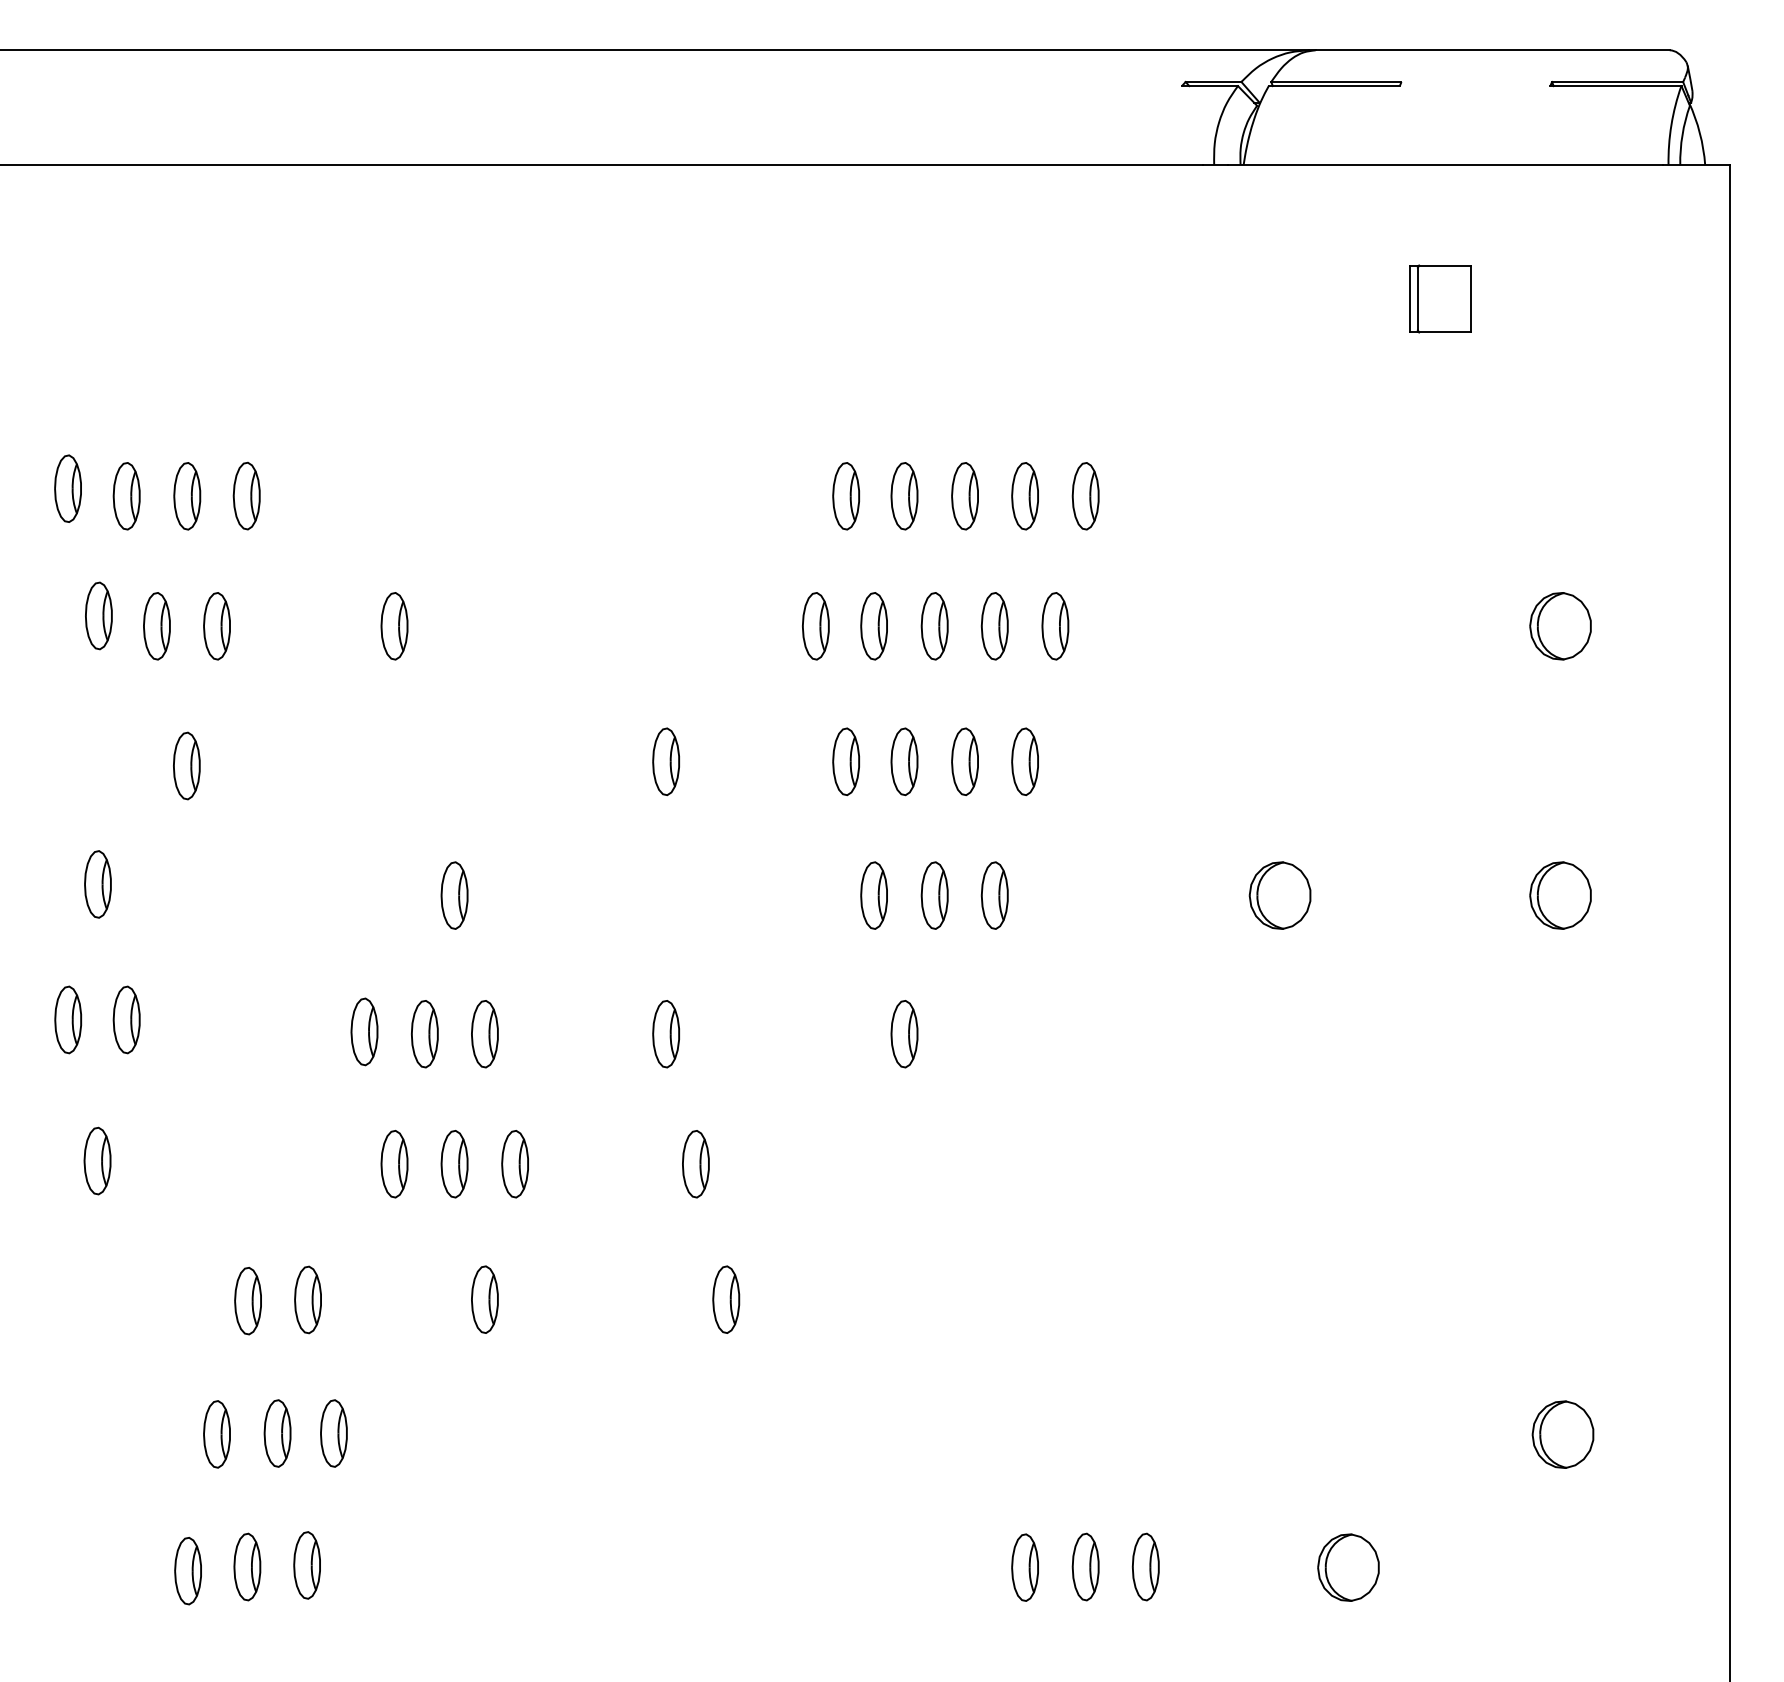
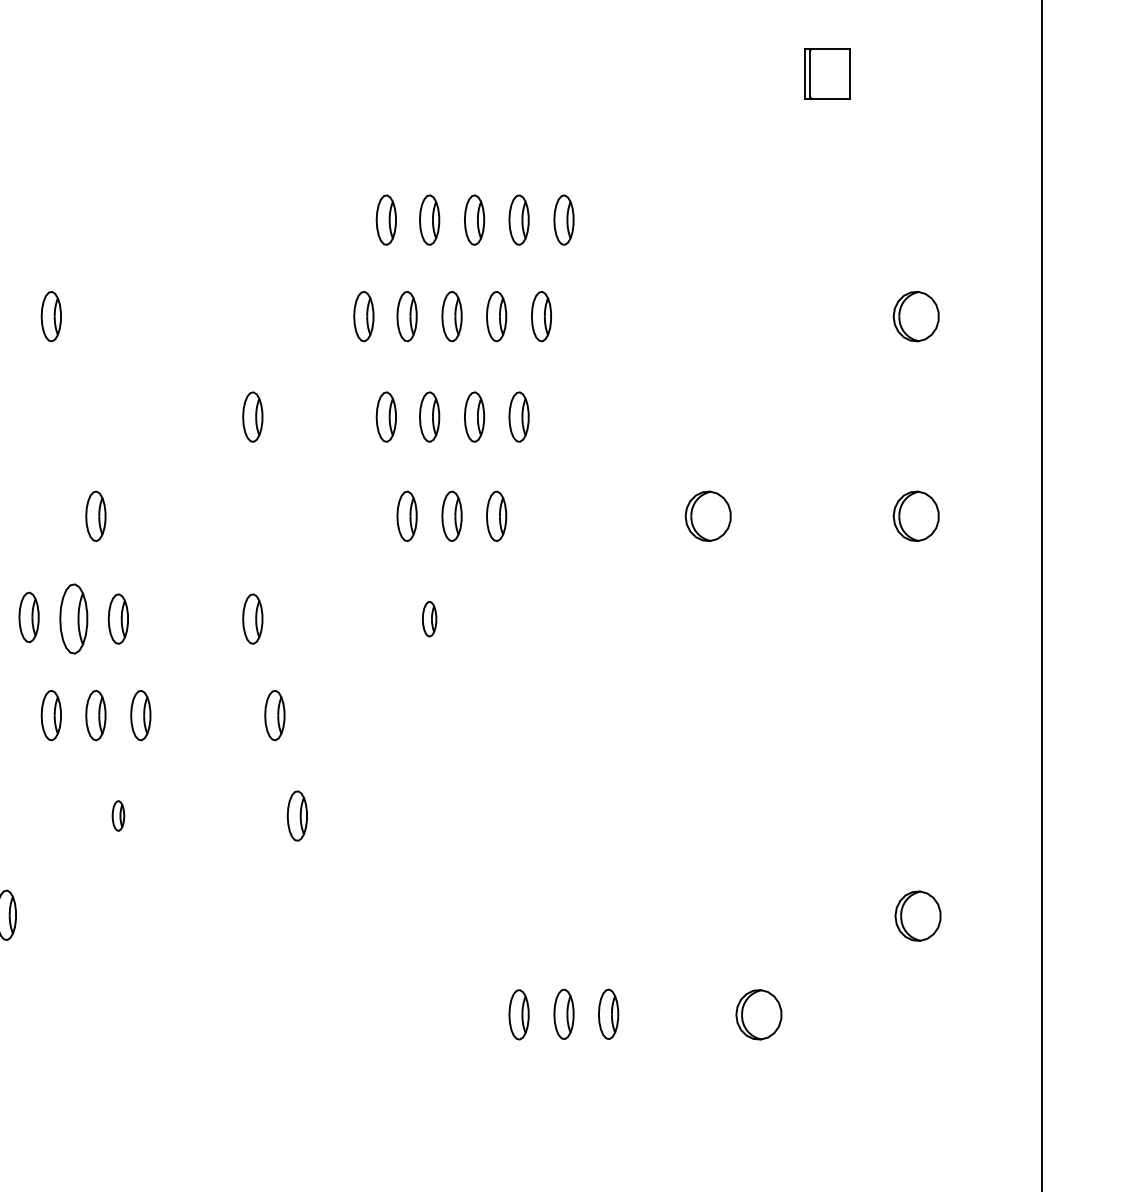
part: (424, 1034) -> (73, 619), size x1.4
part: (904, 1034) -> (429, 619), size x0.7
part: (484, 1299) -> (118, 815), size x0.6

